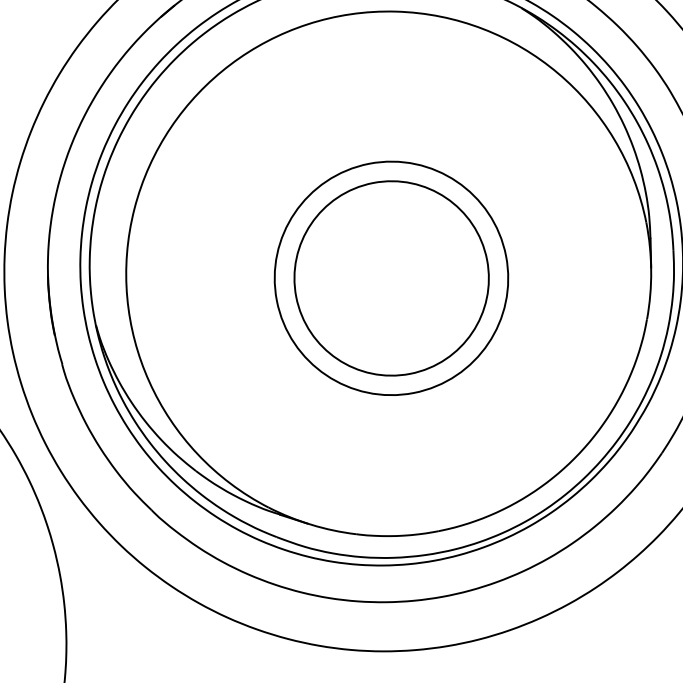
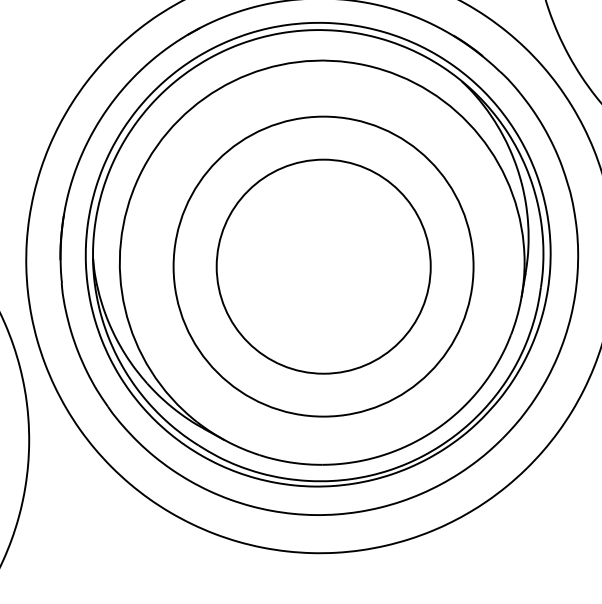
circle: (391, 278) -> (323, 266), size x1.43
circle: (391, 278) -> (323, 266), size x1.67

